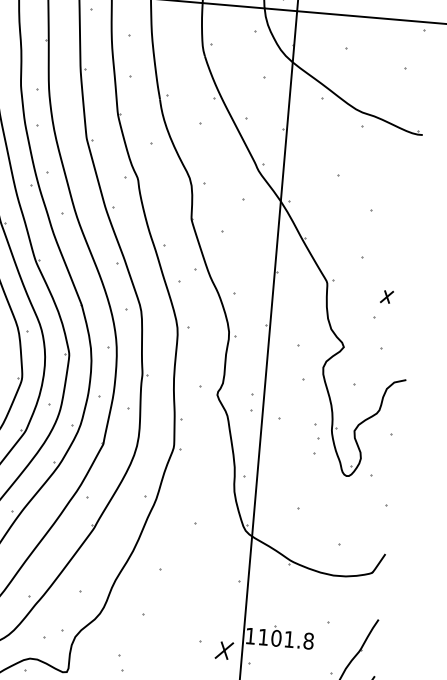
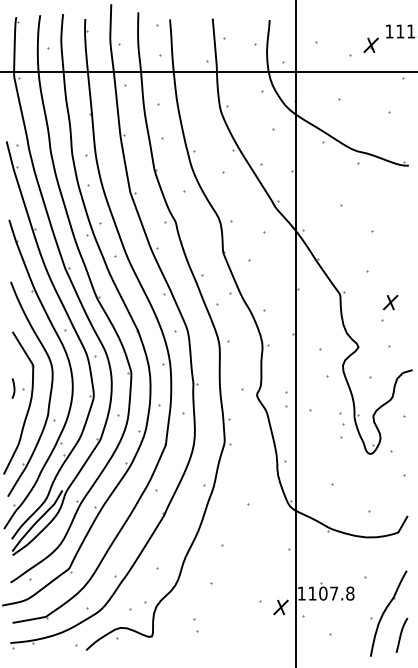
part: (386, 296) -> (390, 302), size x1.43
text: (289, 639) -> (334, 593), 1101.8 -> 1107.8

